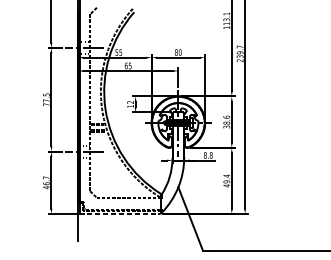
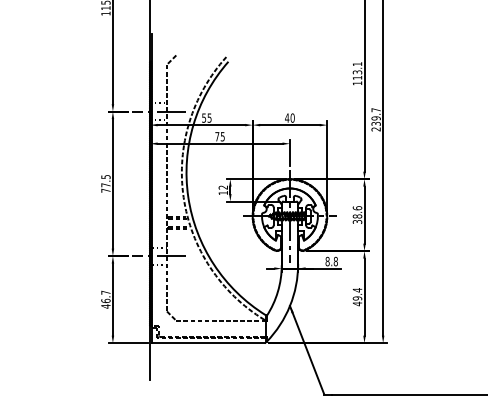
text: (176, 52) -> (287, 117), 80 -> 40
text: (126, 65) -> (217, 136), 65 -> 75
line: (119, 214) -> (208, 343), dashed -> solid

